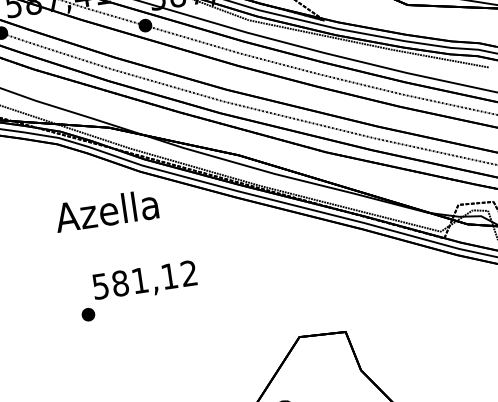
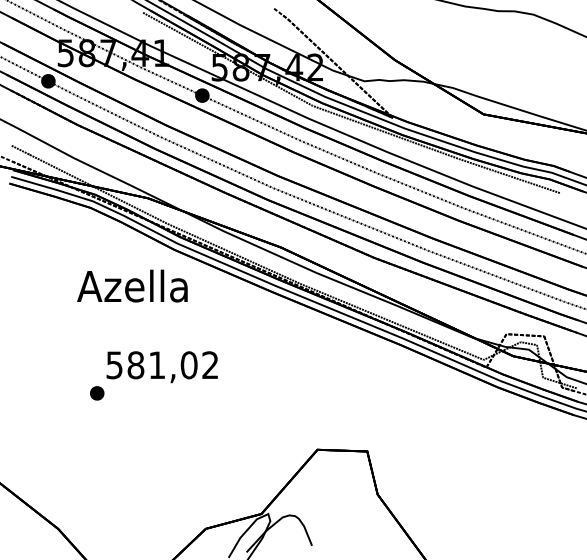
text: (168, 276) -> (188, 365), 581,12 -> 581,02

